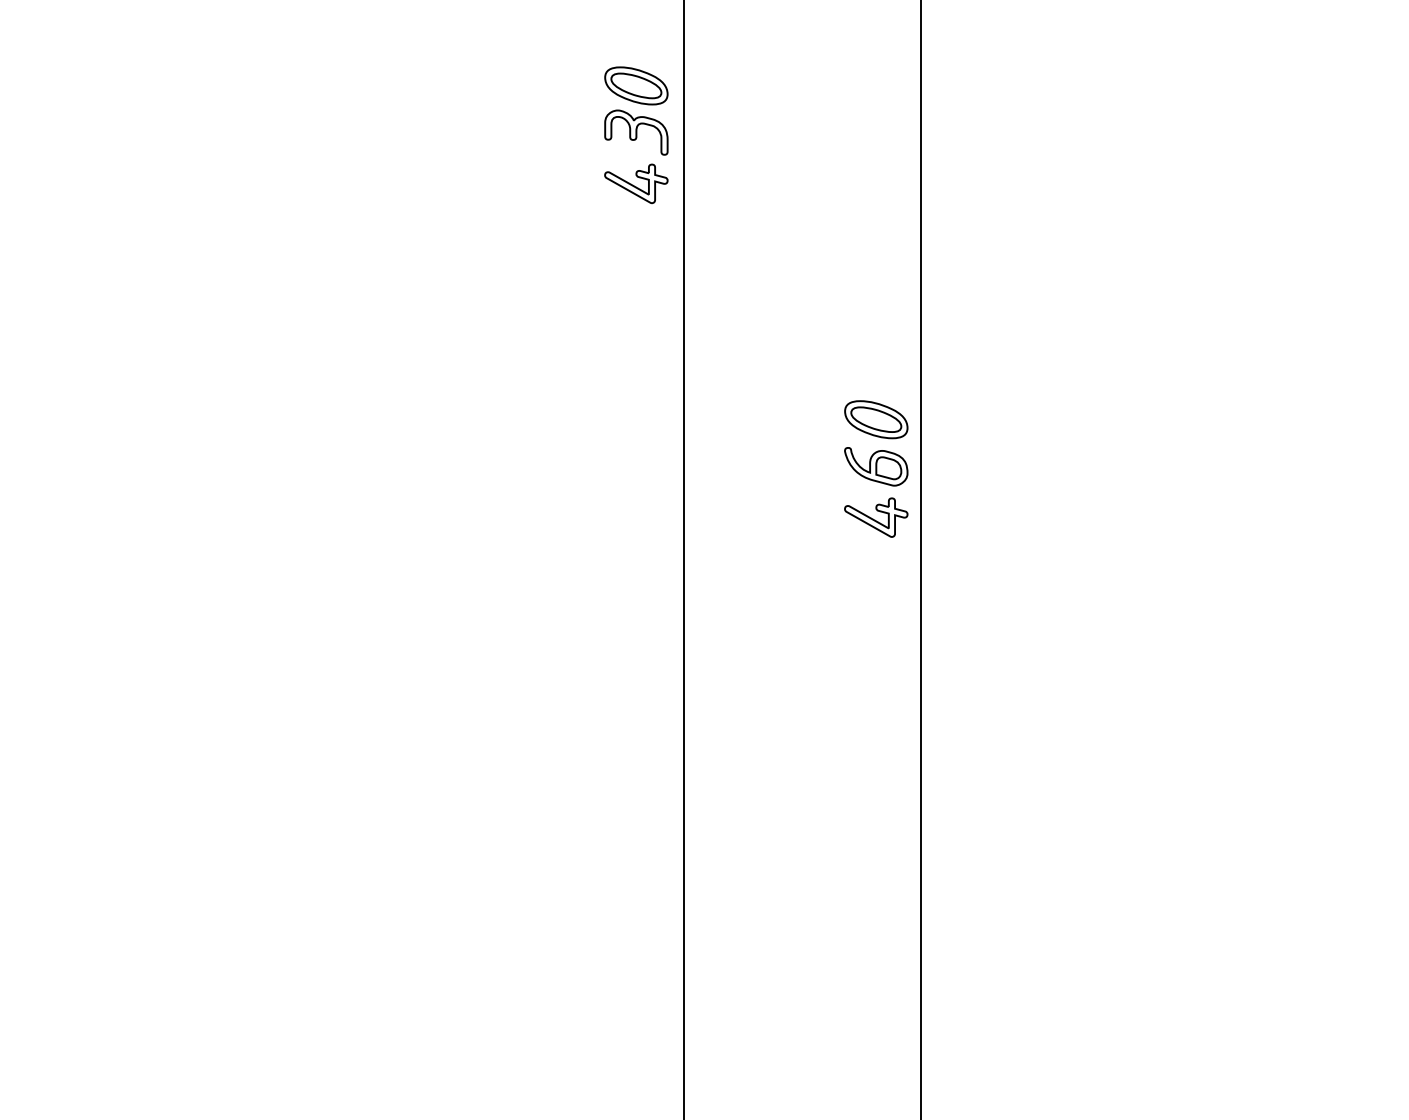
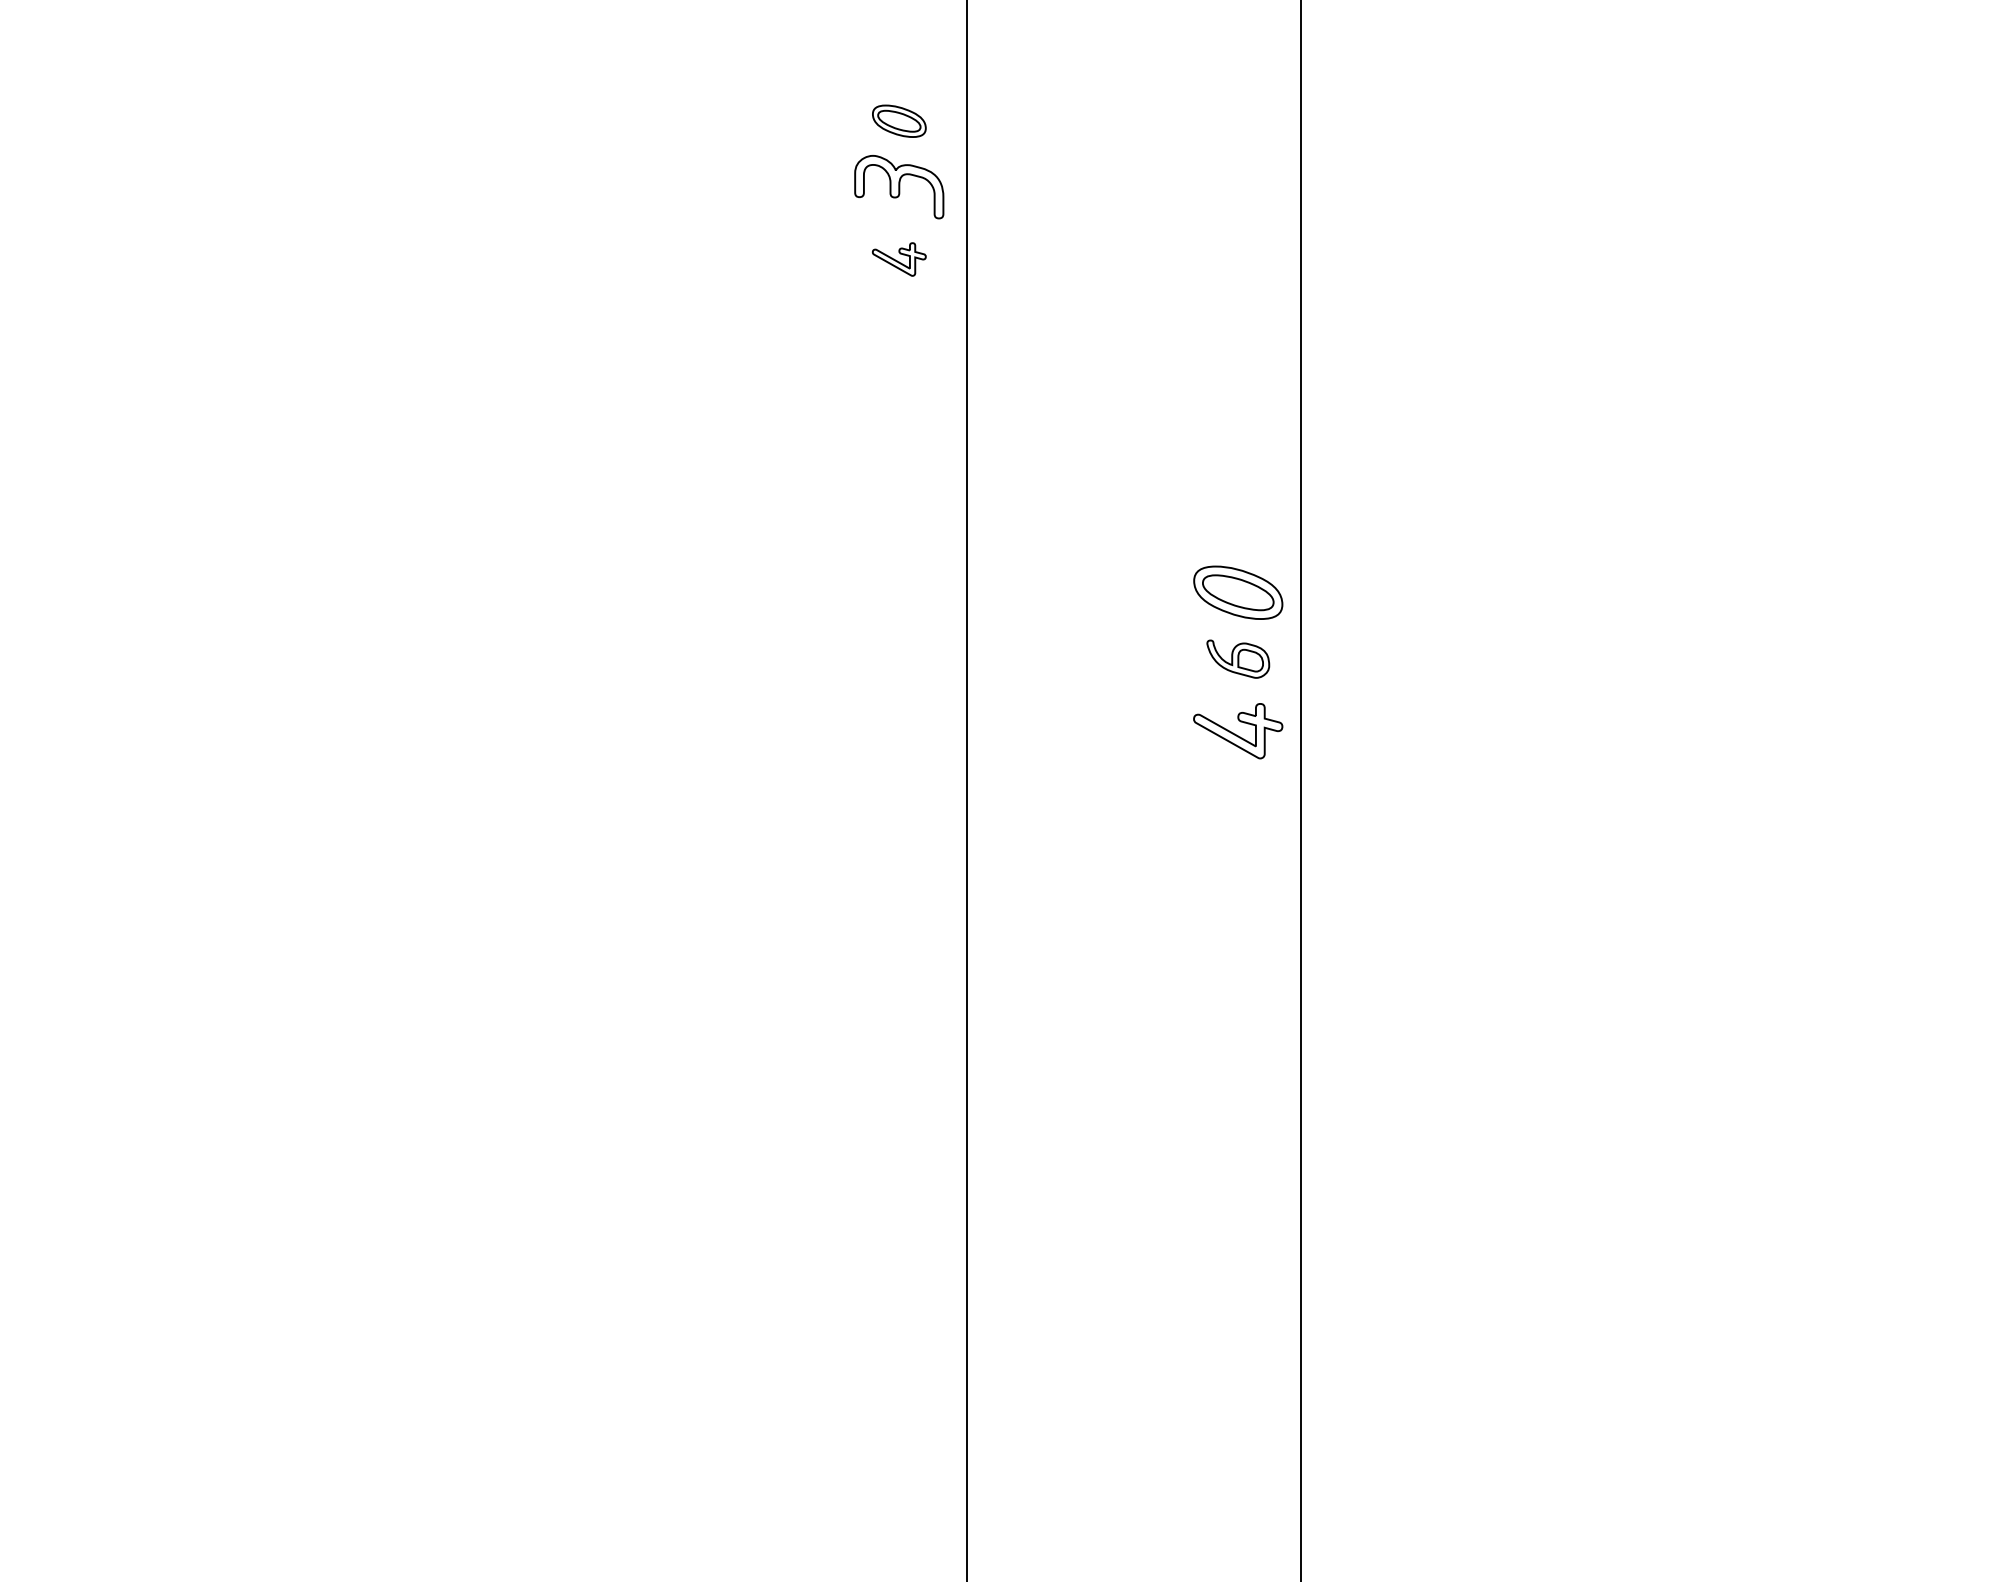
part: (636, 86) -> (899, 121), size x0.6
part: (636, 183) -> (899, 259), size x0.6
part: (876, 466) -> (1238, 658), size x0.7

